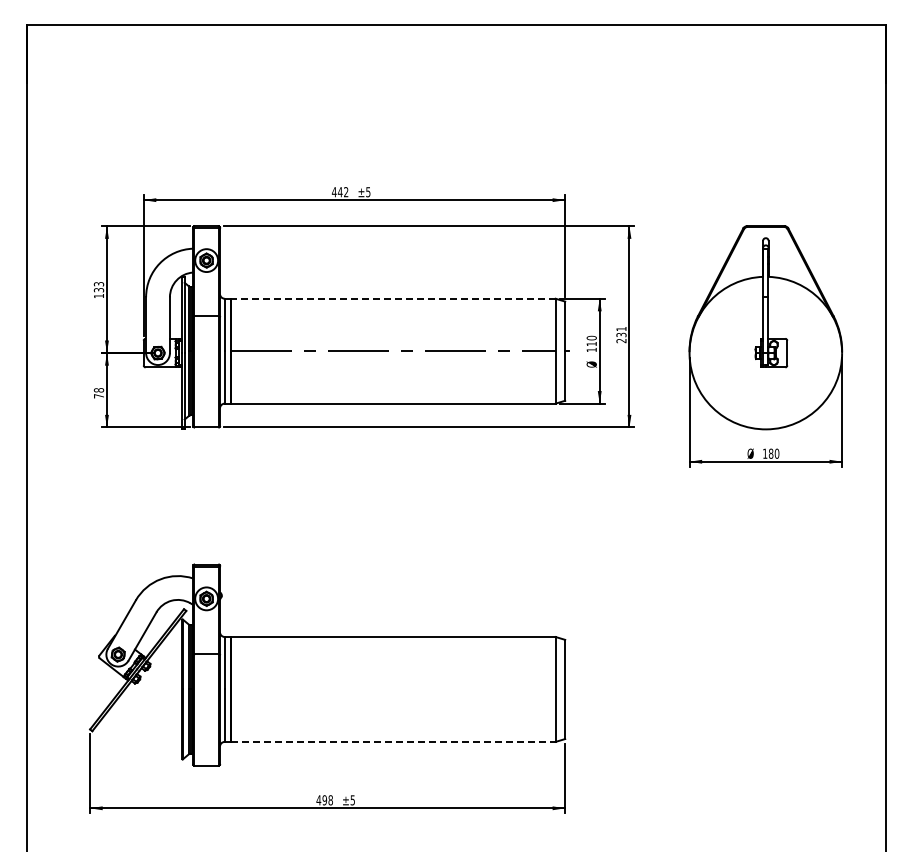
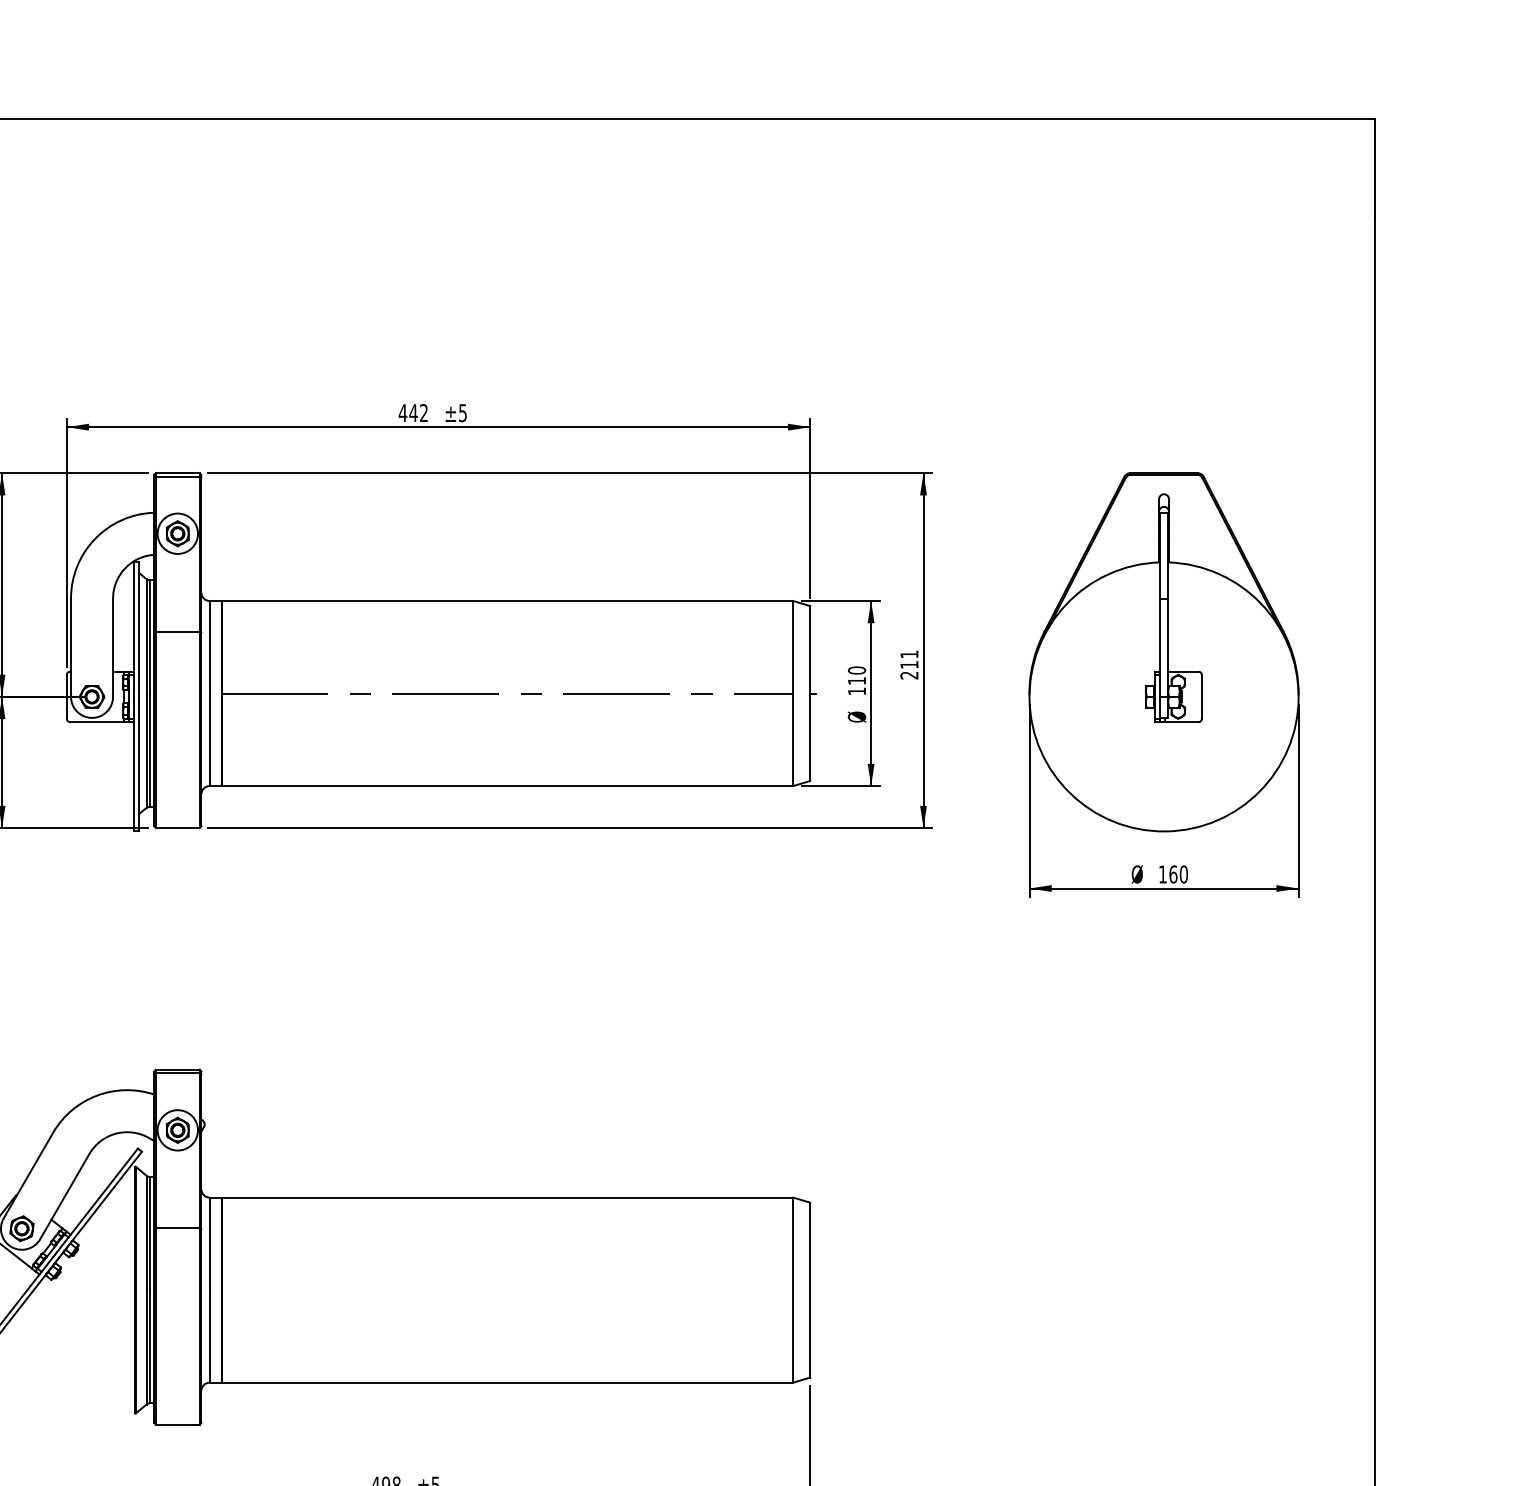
line: (393, 298) -> (507, 600), dashed -> solid
text: (621, 334) -> (909, 664), 231 -> 211
text: (770, 453) -> (1172, 873), 180 -> 160
line: (394, 741) -> (509, 1381), dashed -> solid

